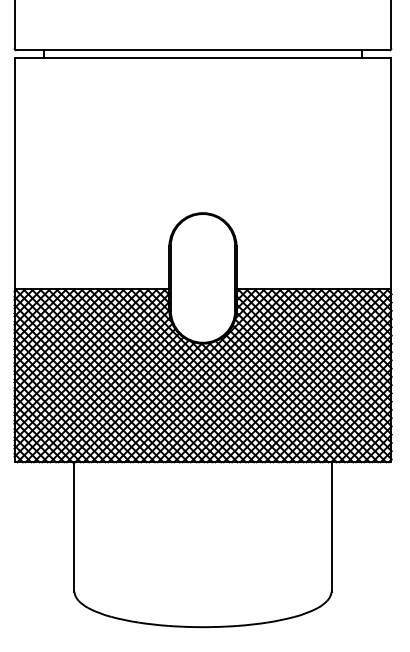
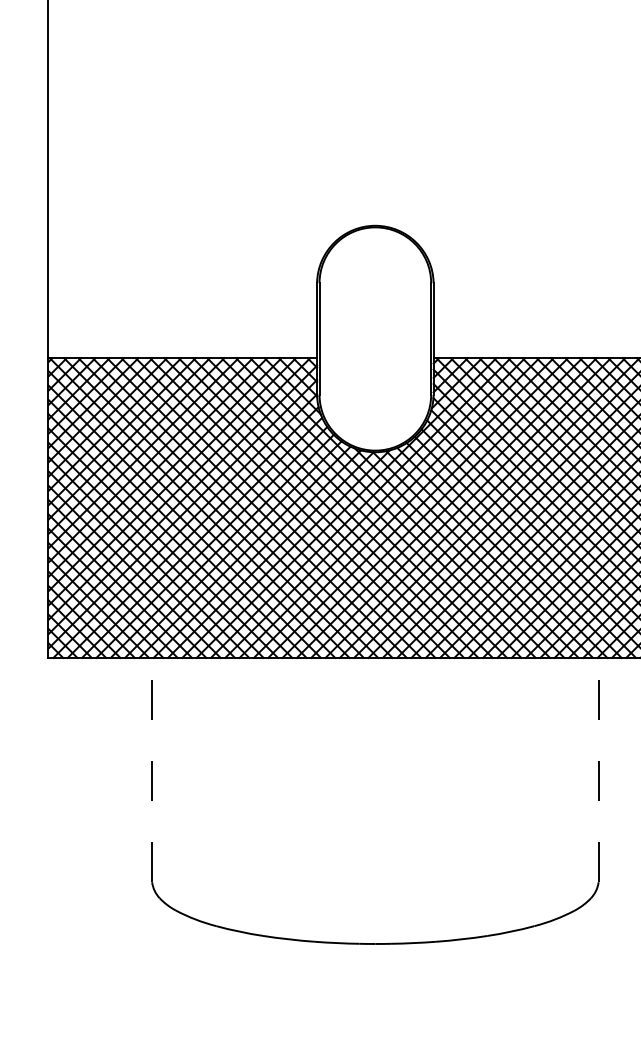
line: (74, 526) -> (152, 769), solid -> dashed
line: (331, 526) -> (598, 769), solid -> dashed

